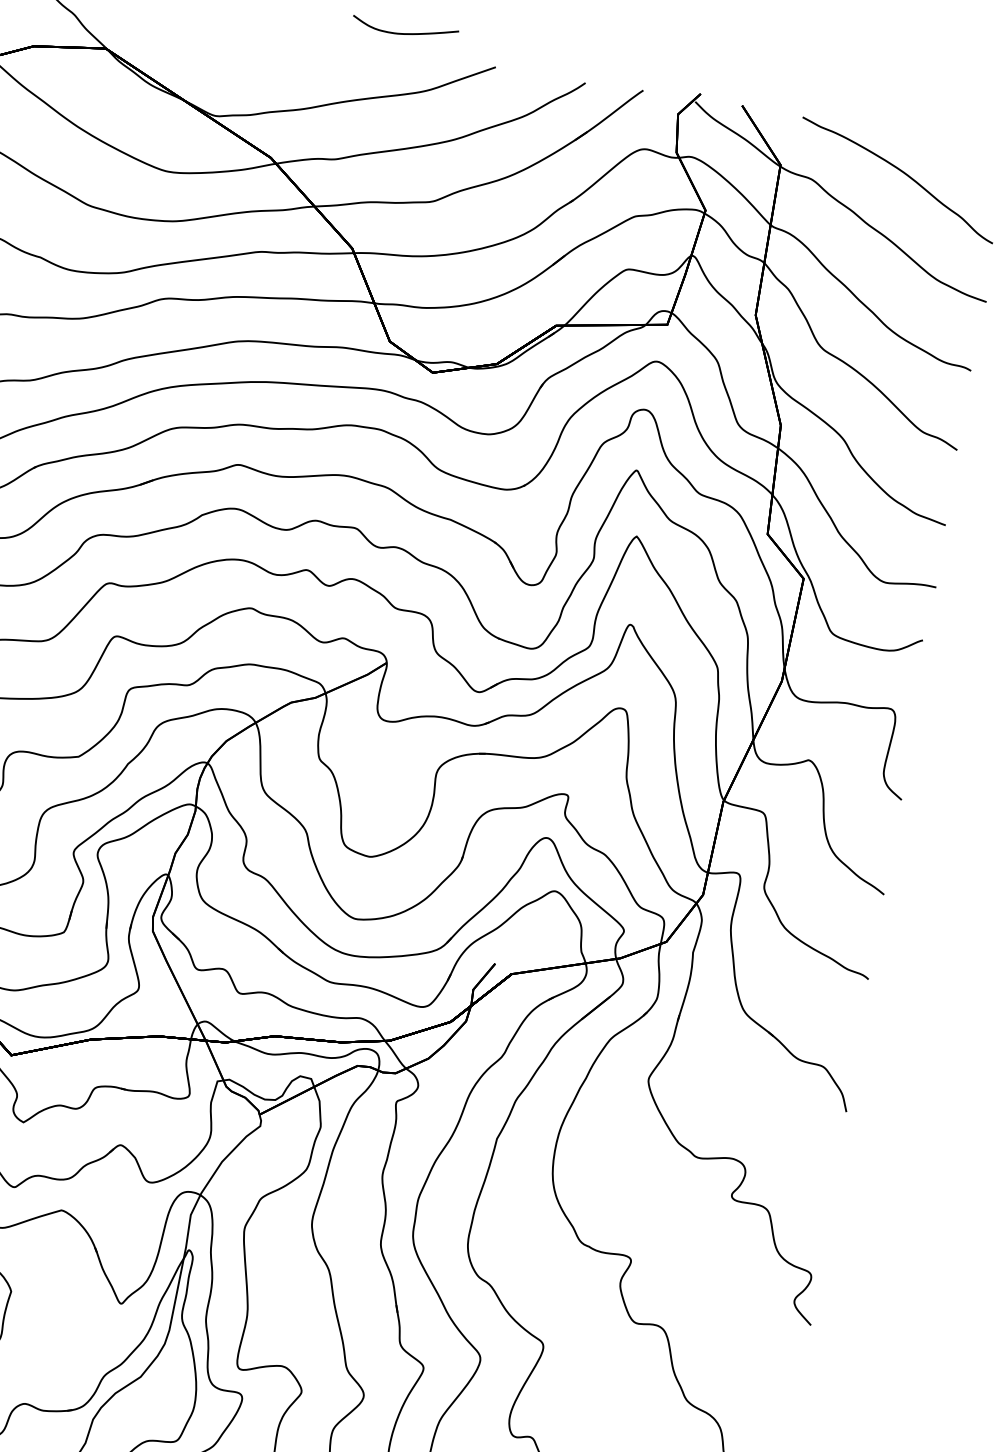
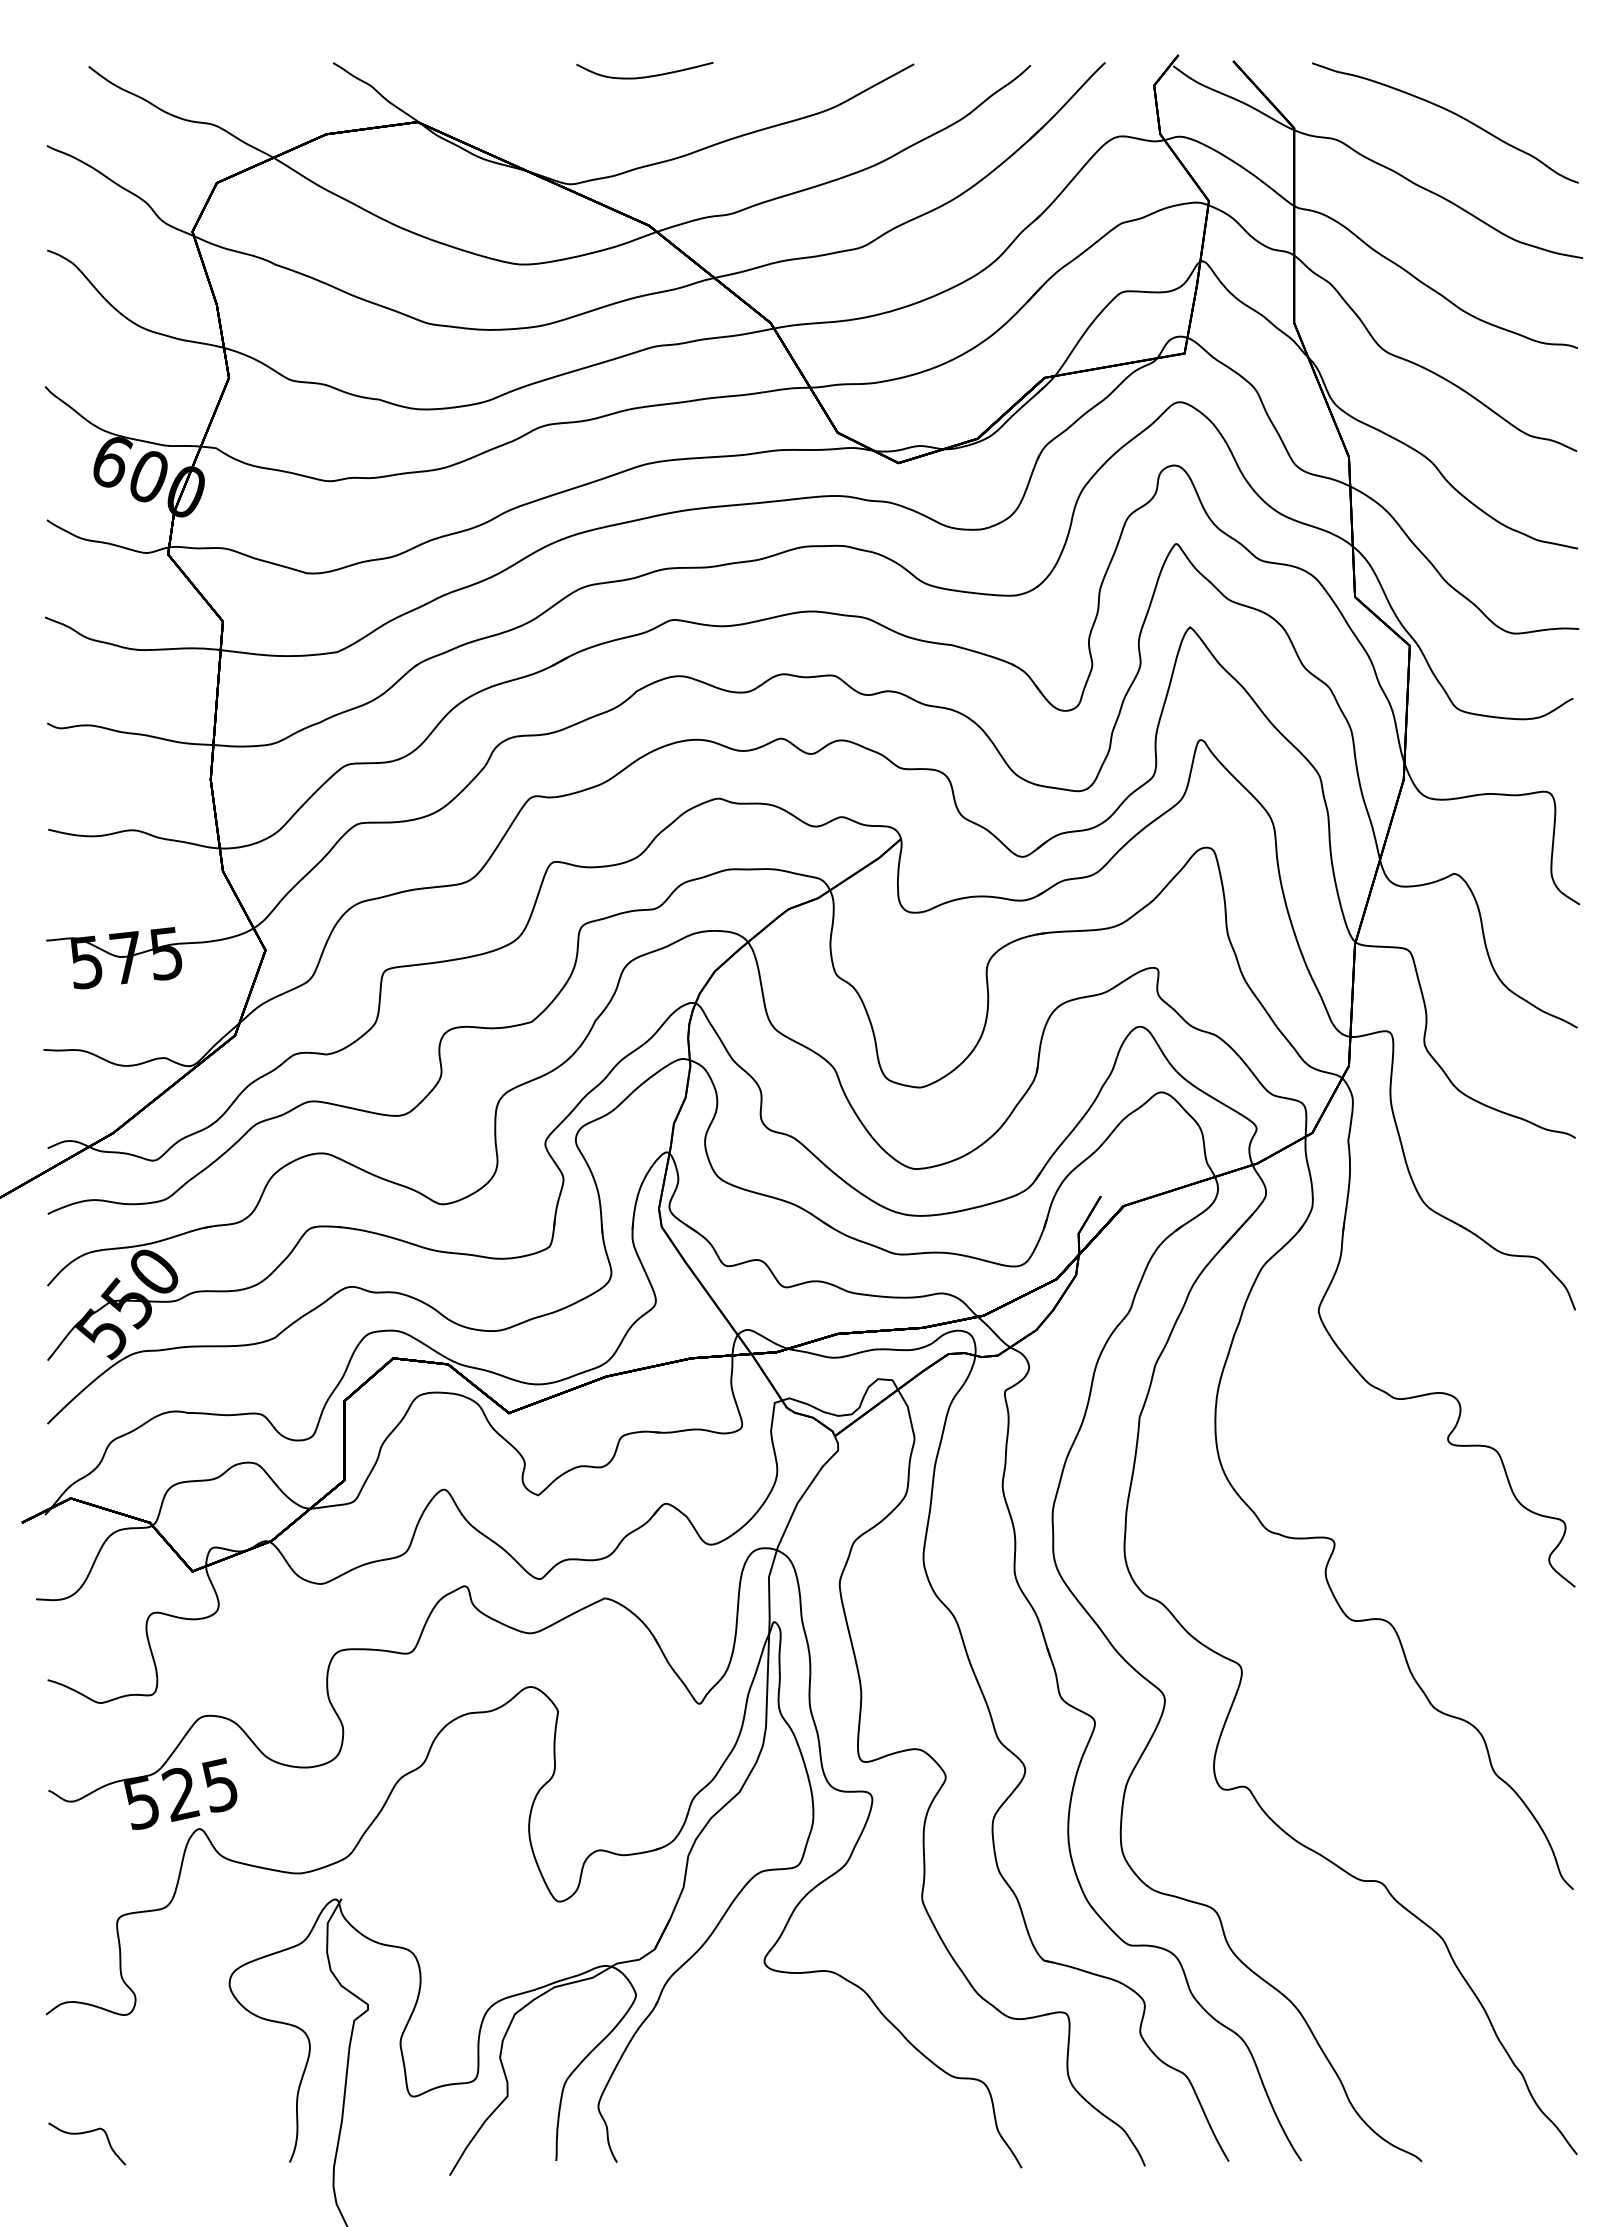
curve: (404, 33) -> (644, 76), moved

